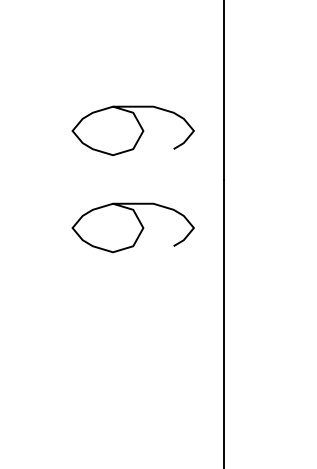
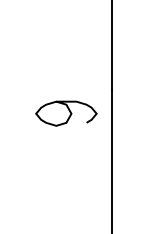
curve: (139, 129) -> (69, 64), removed

